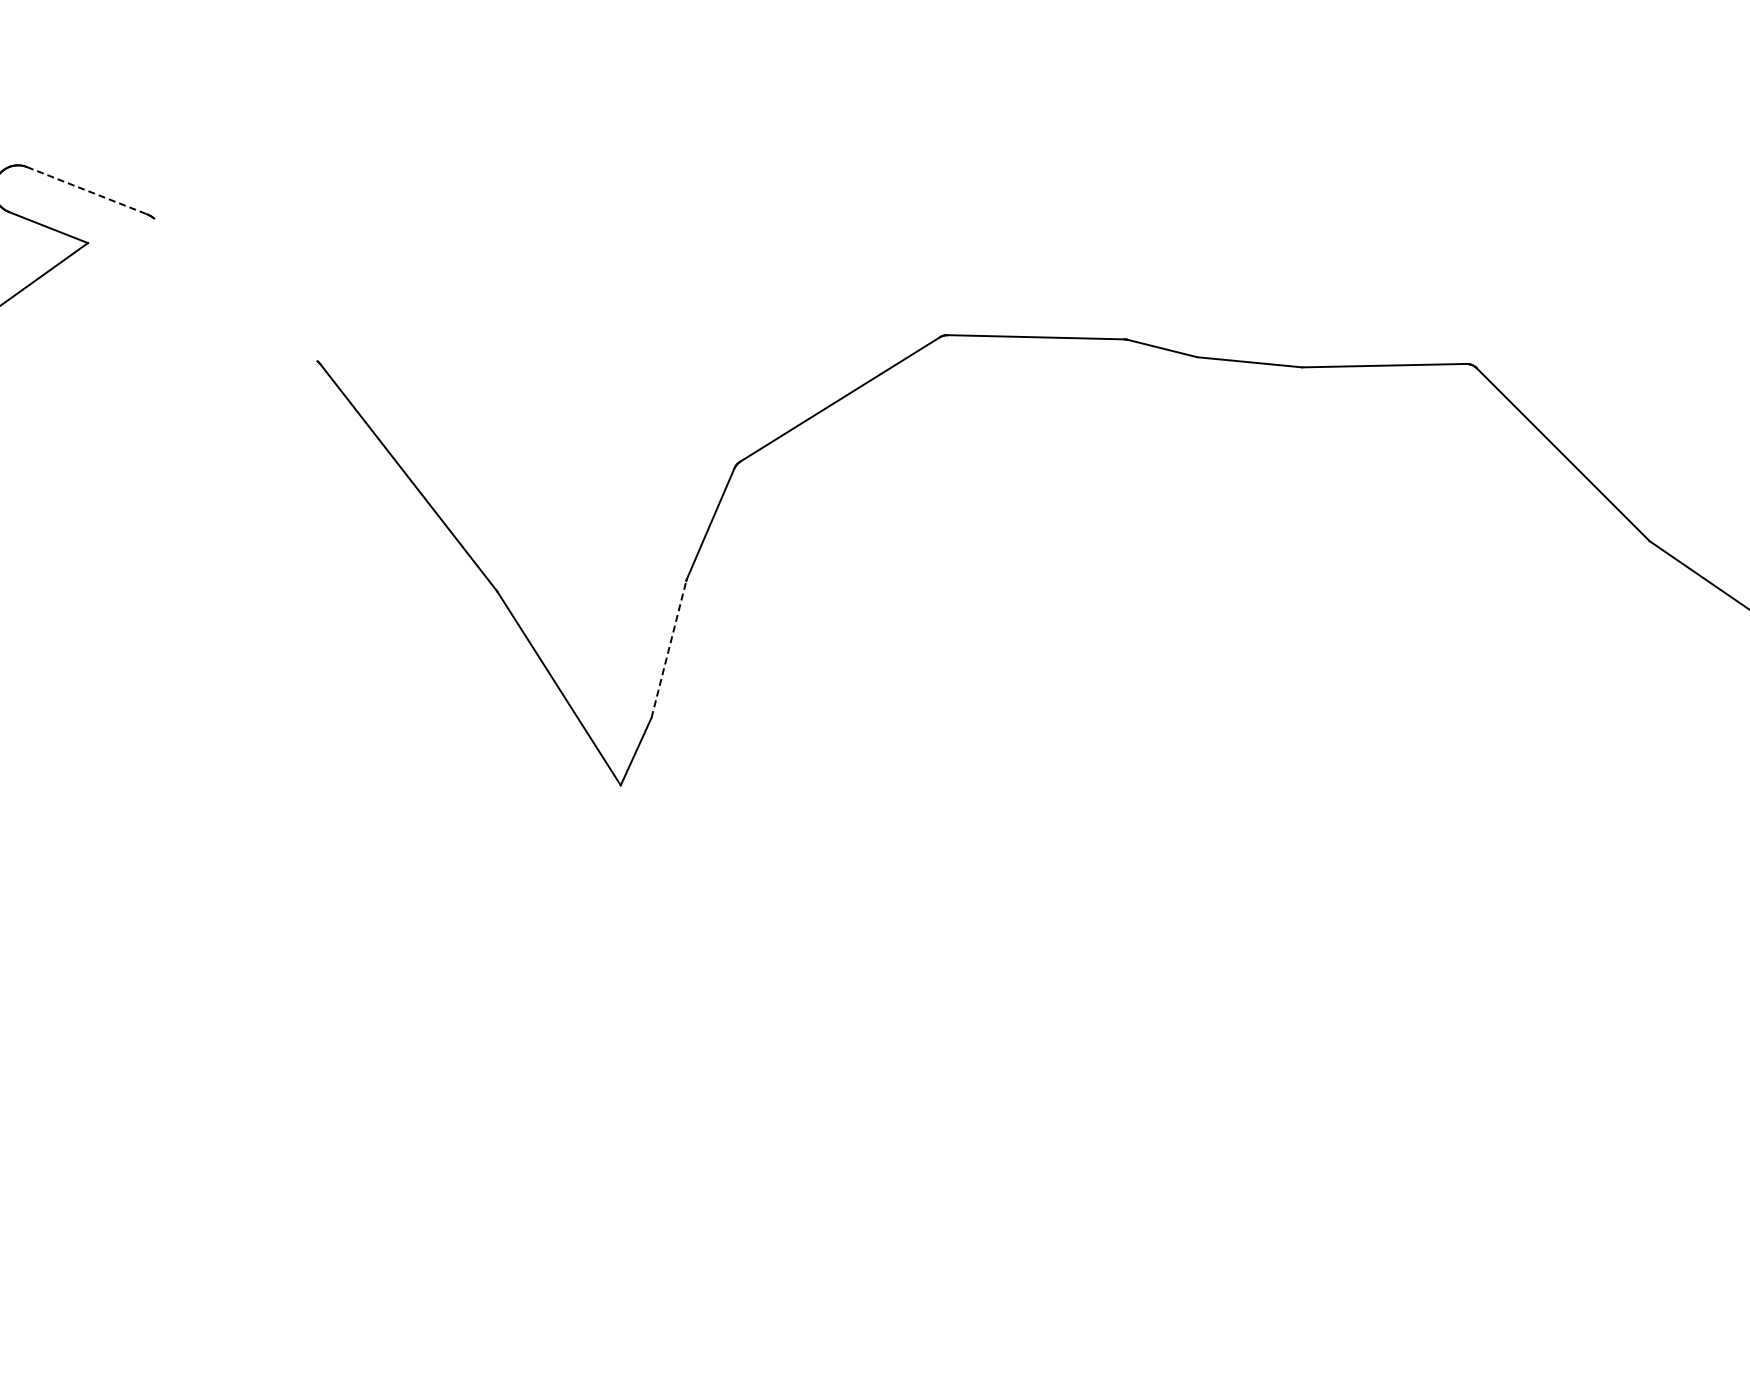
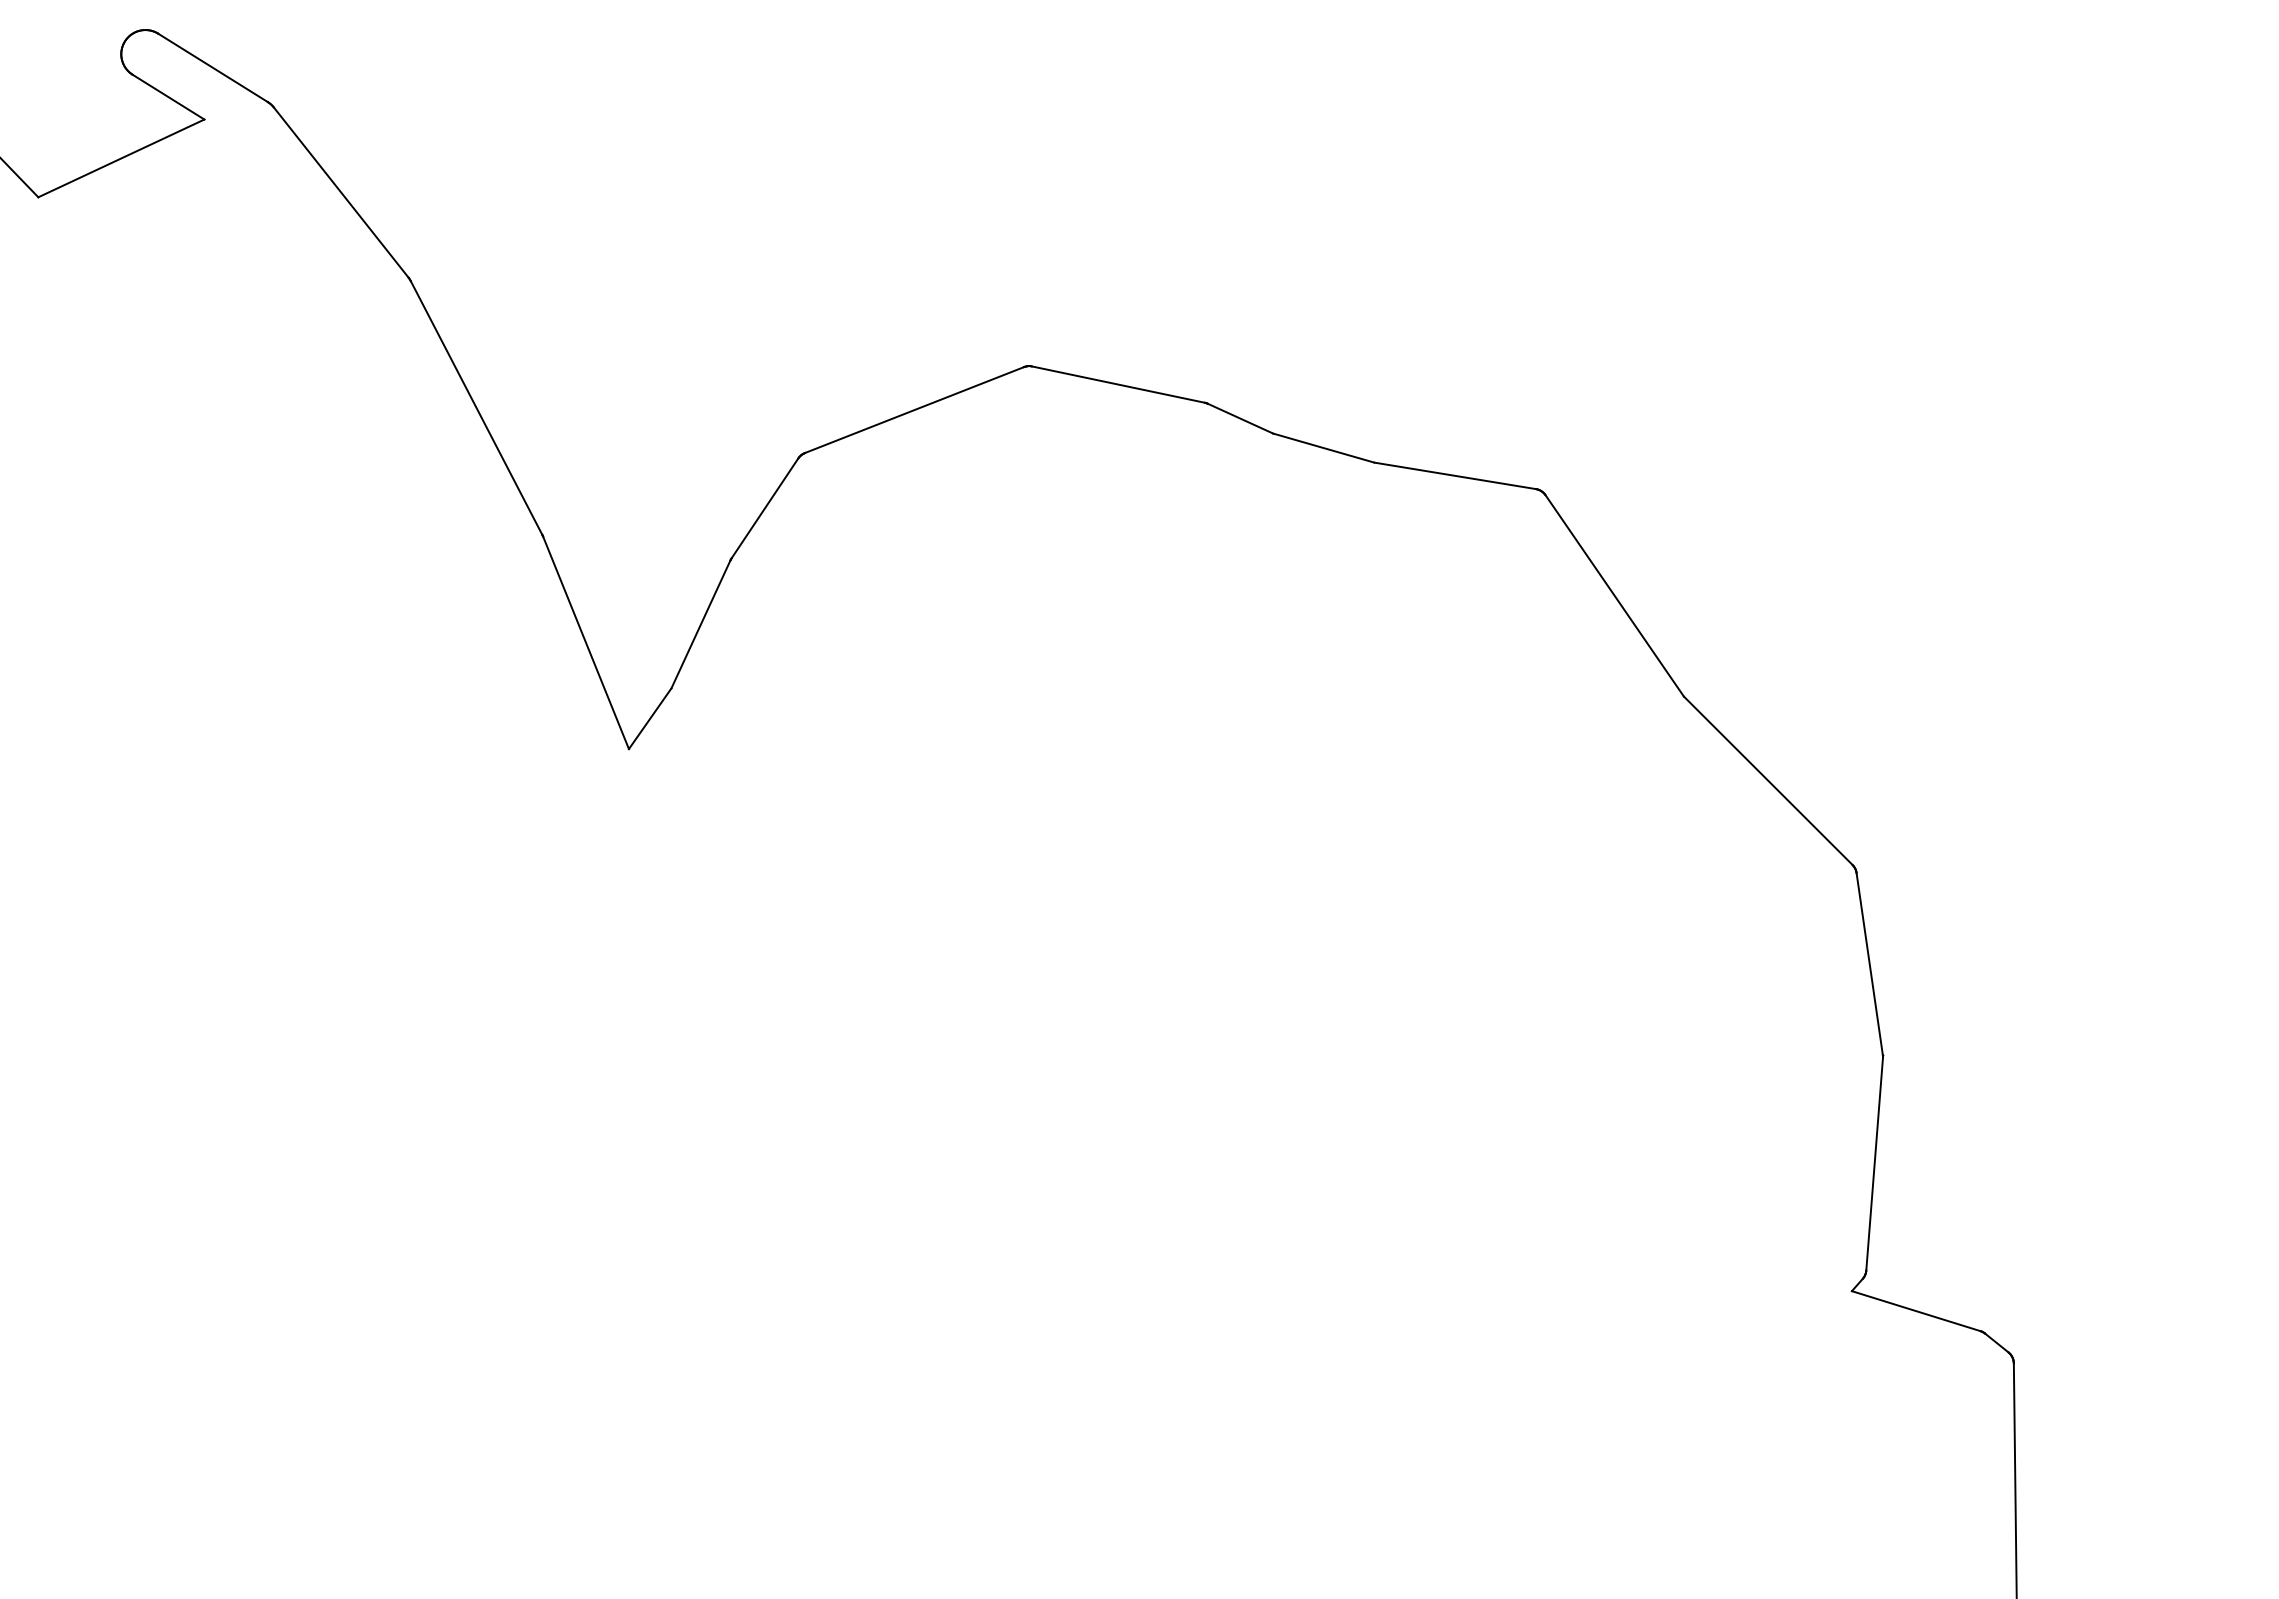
line: (87, 190) -> (213, 67), dashed -> solid
line: (235, 290) -> (340, 192), added
line: (669, 649) -> (701, 624), dashed -> solid

